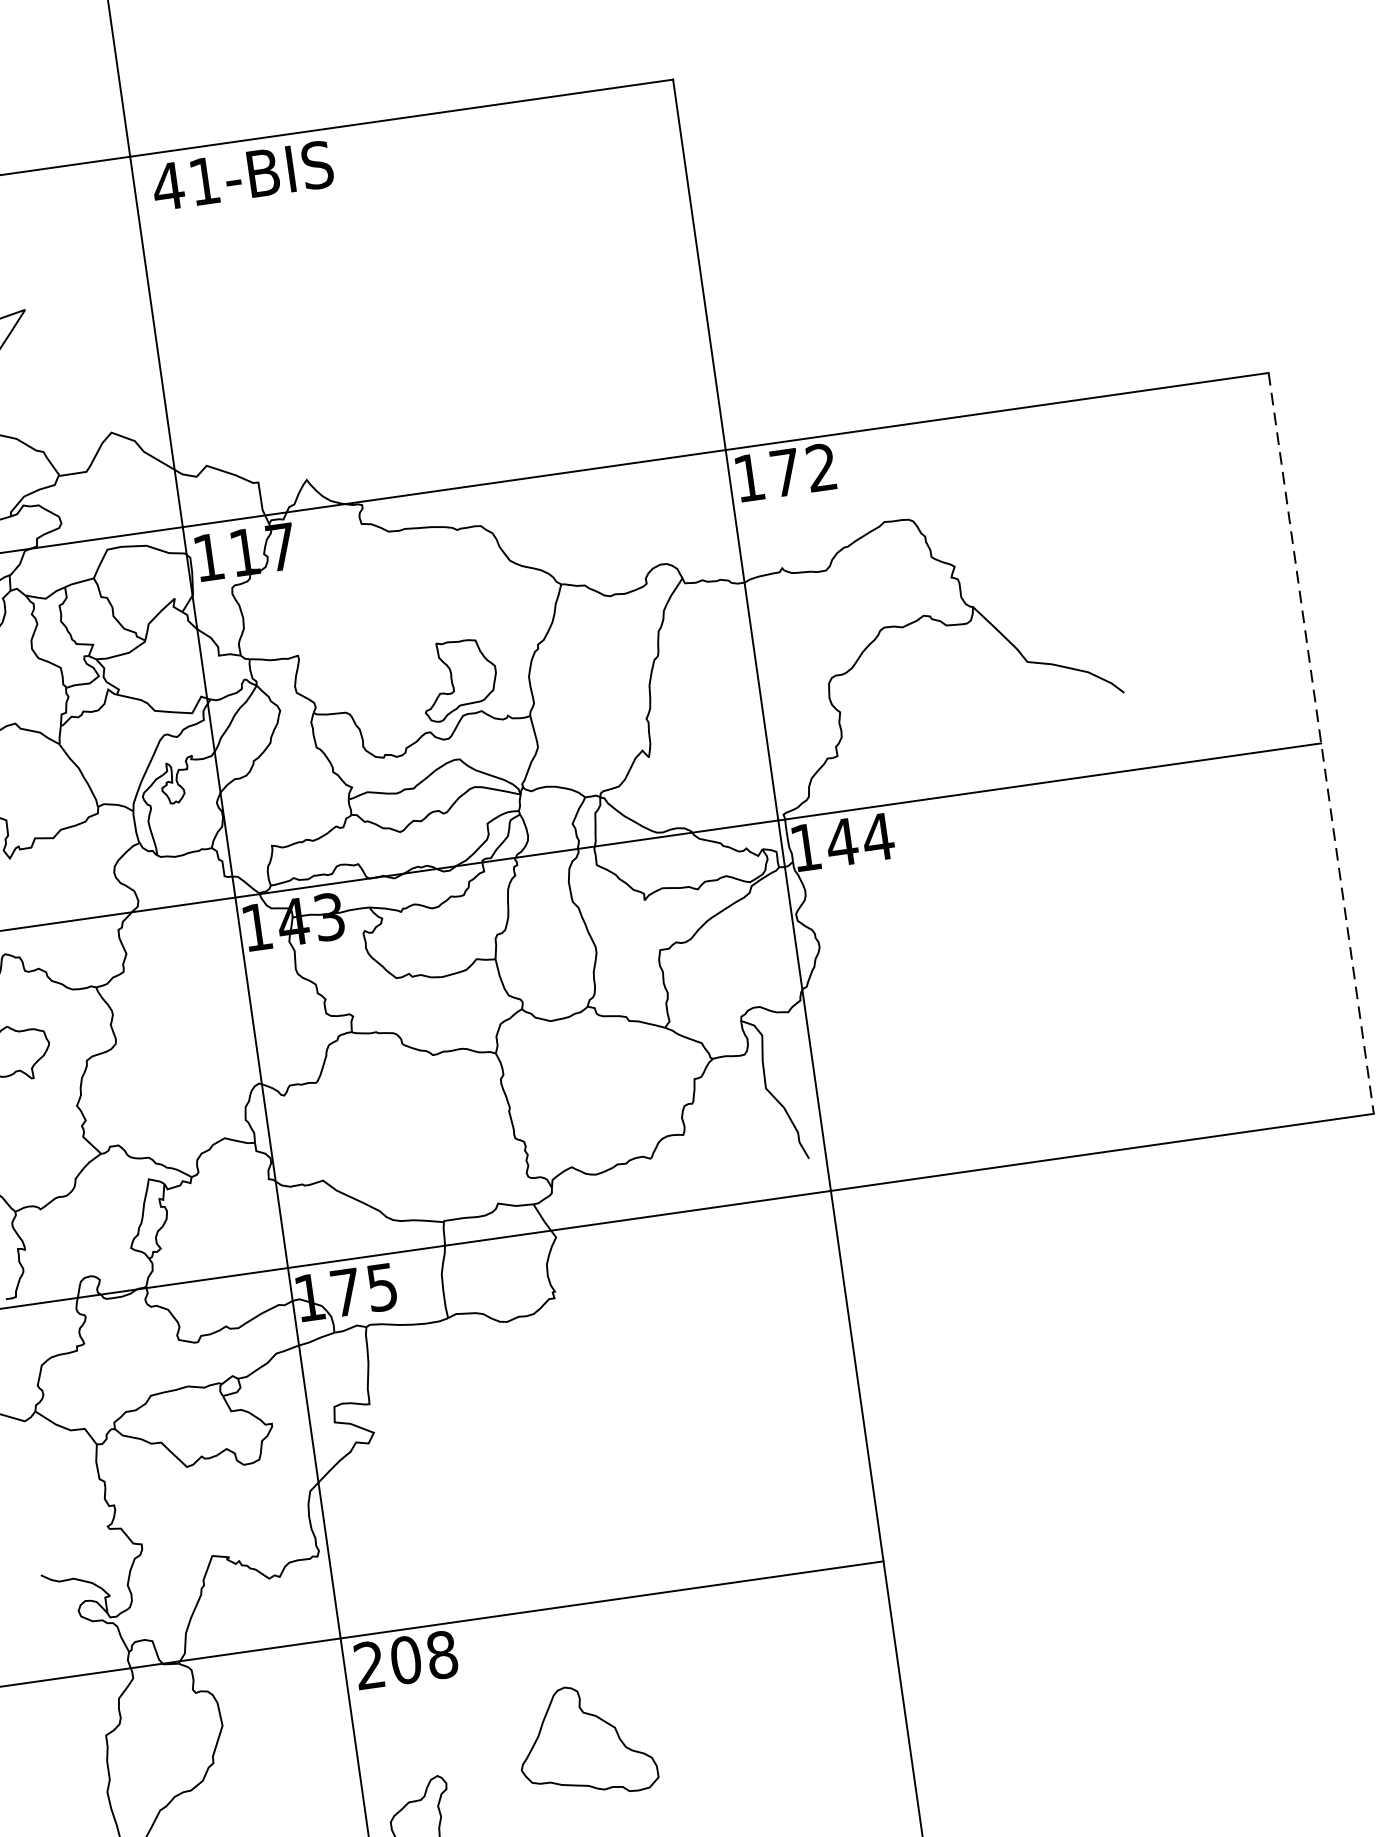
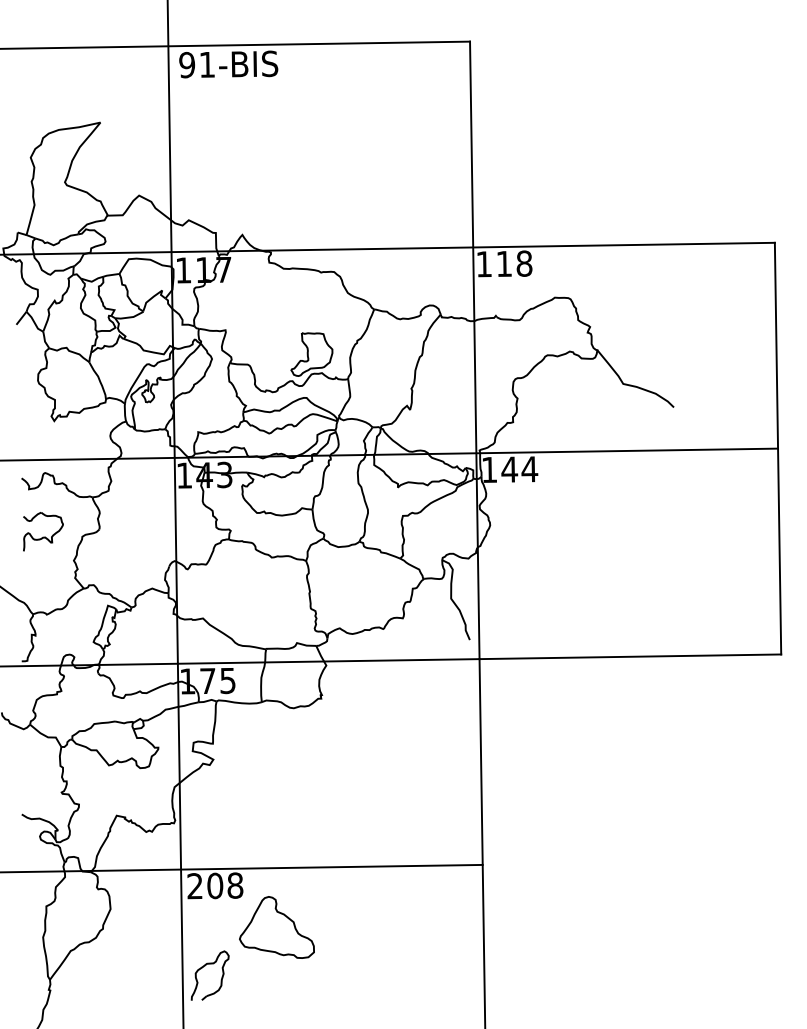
text: (167, 185) -> (186, 64), 41-BIS -> 91-BIS
text: (803, 469) -> (514, 263), 172 -> 118
line: (1322, 743) -> (778, 448), dashed -> solid
part: (585, 1741) -> (276, 927), moved

